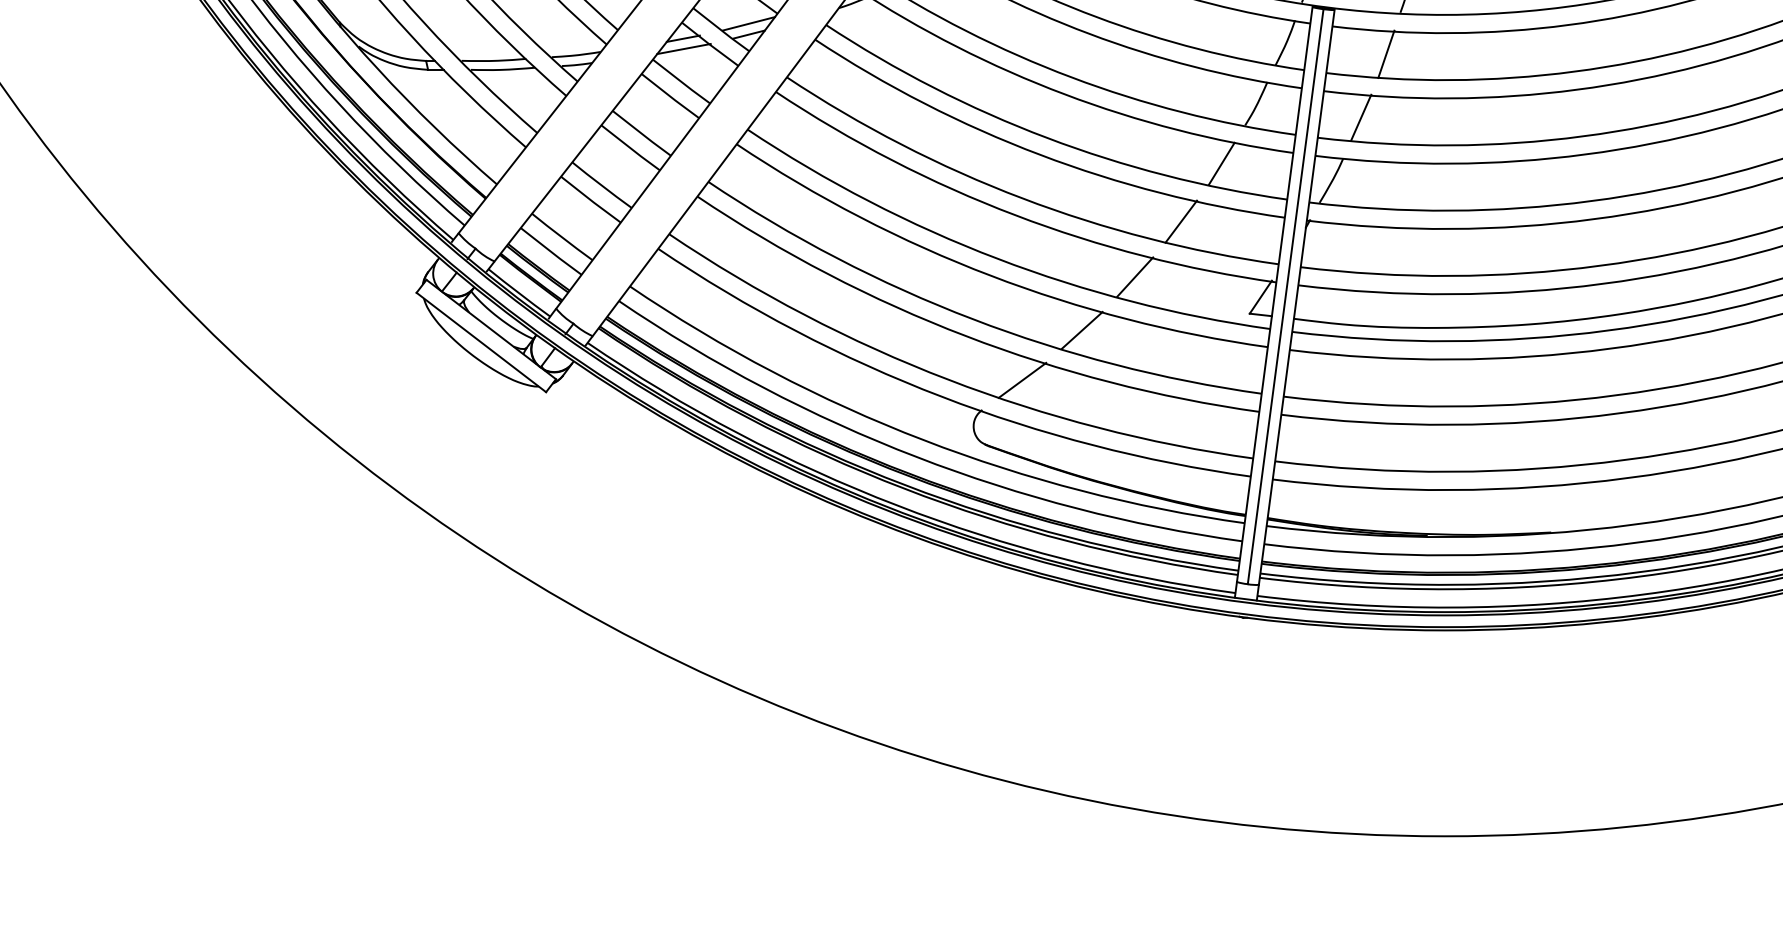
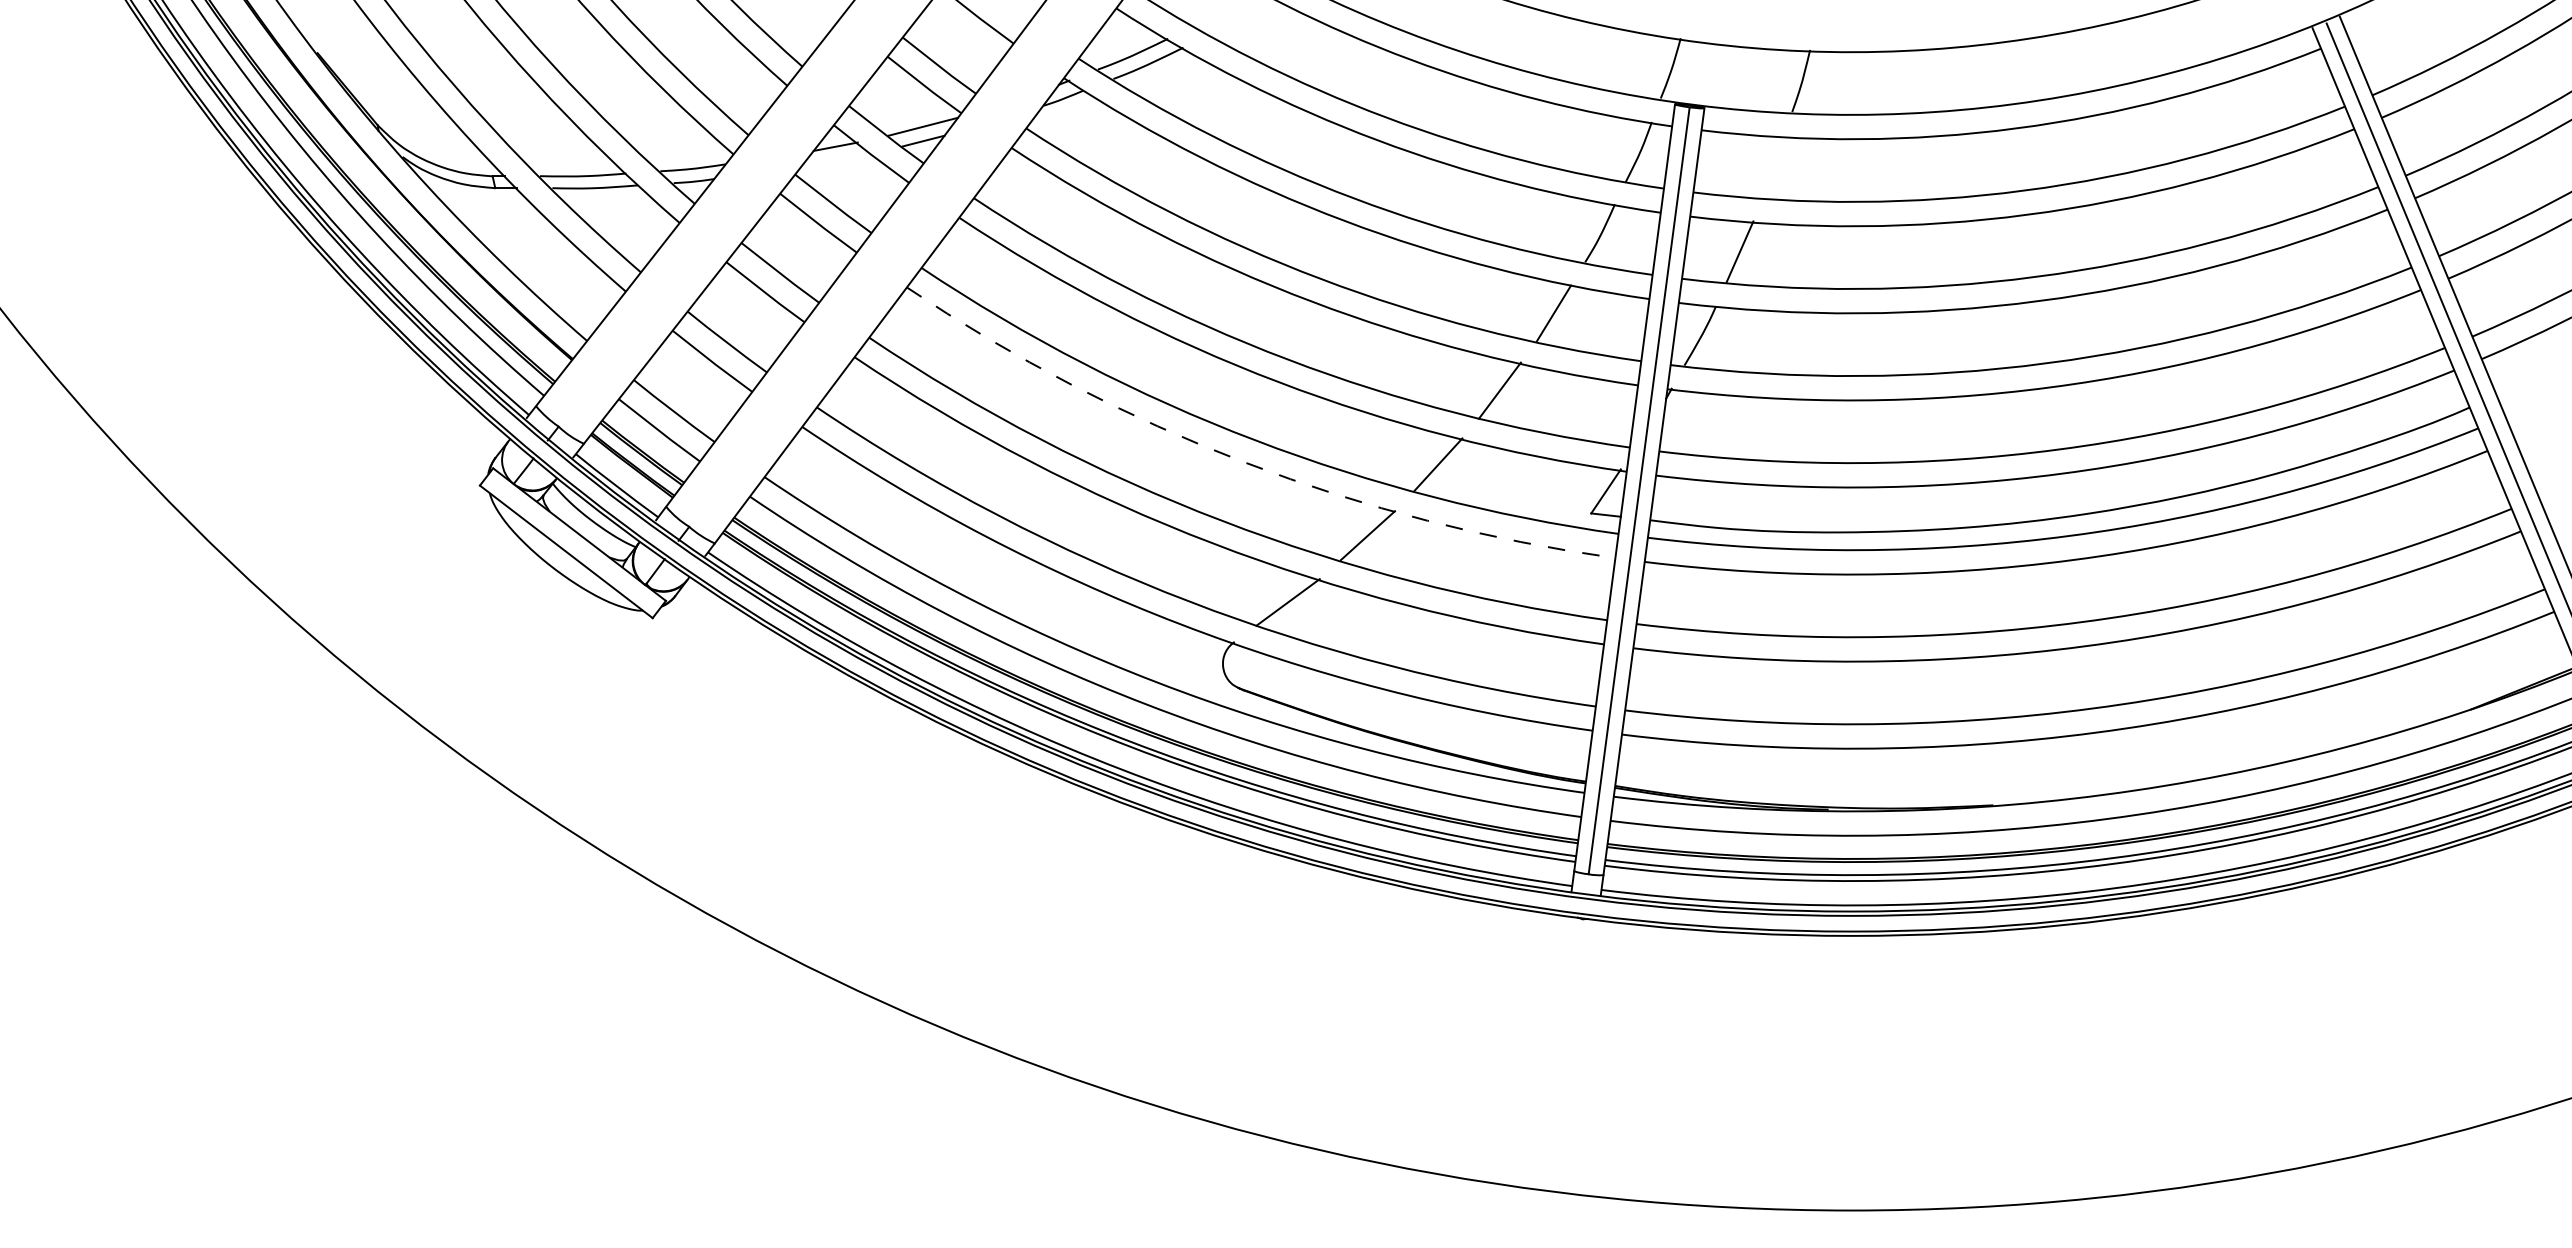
line: (683, 49) -> (836, 160), removed
line: (1386, 53) -> (1773, 166), removed
arc: (990, 275) -> (1245, 462), solid -> dashed

